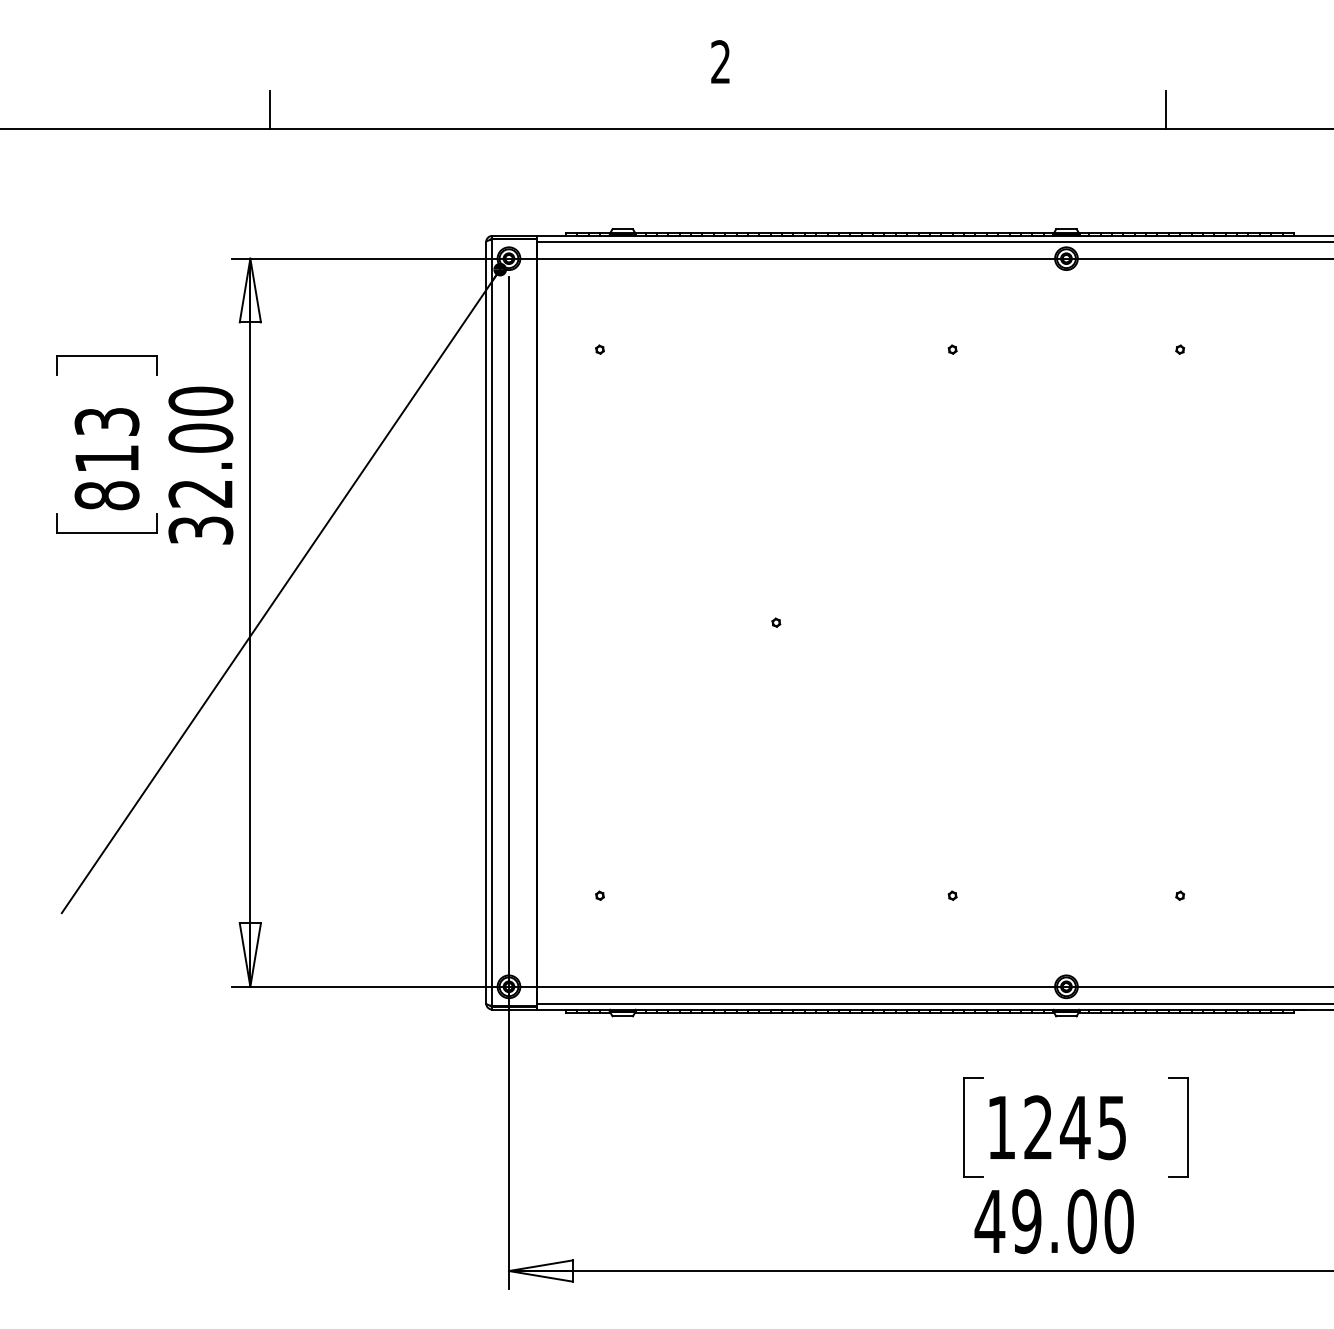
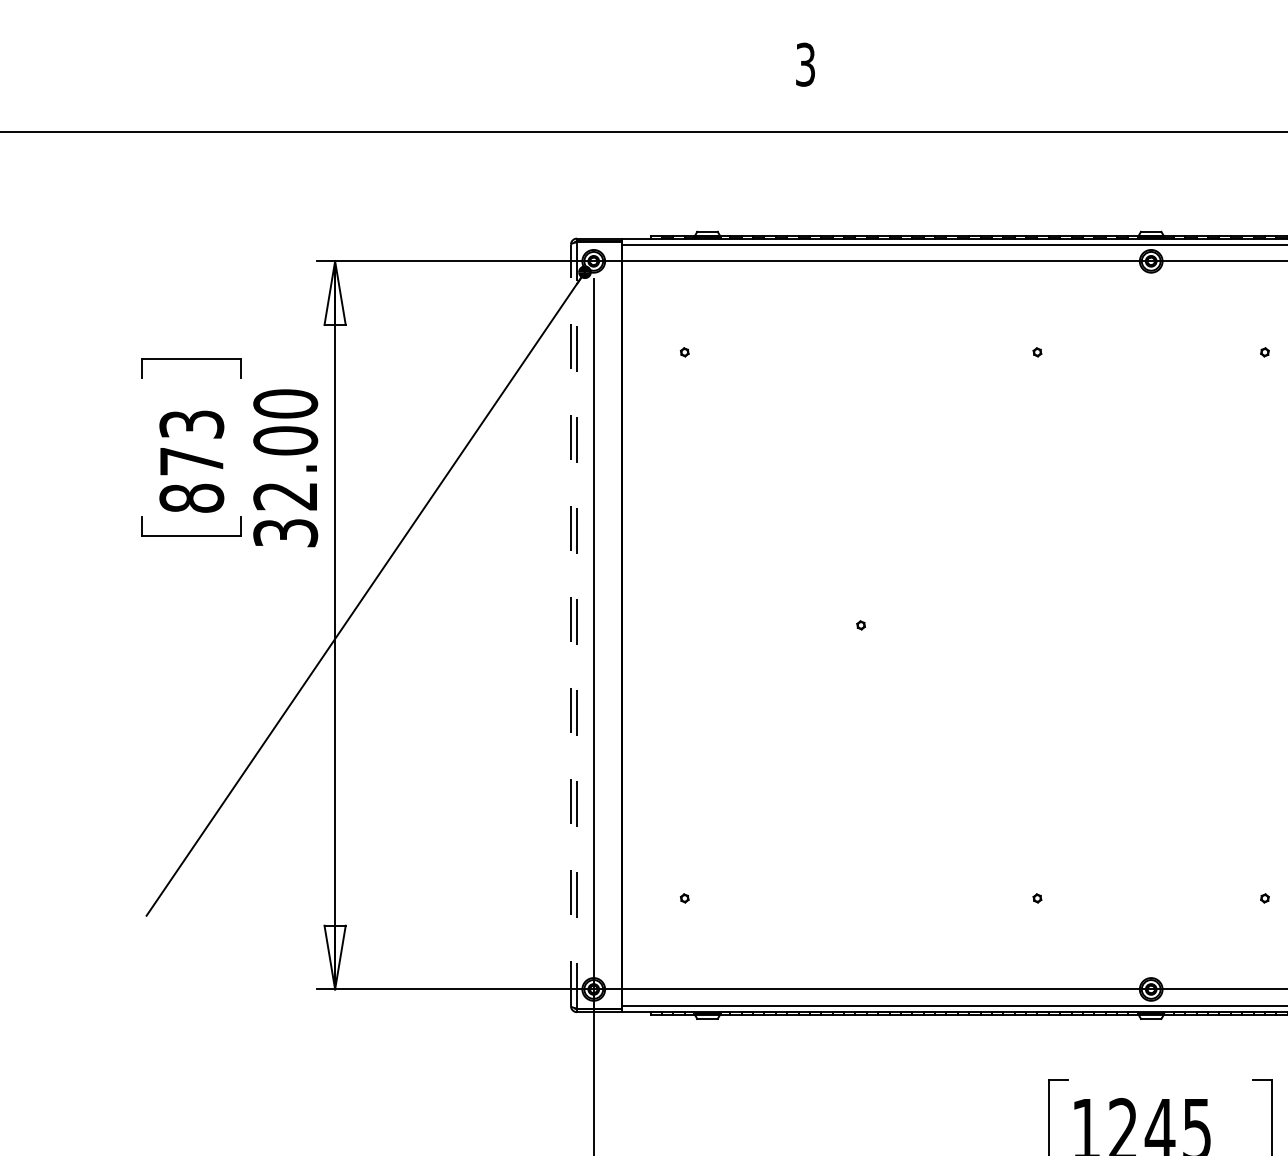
text: (720, 62) -> (805, 65), 2 -> 3
line: (270, 109) -> (355, 112), removed
line: (1166, 109) -> (1251, 112), removed
text: (106, 458) -> (191, 461), 813 -> 873
line: (486, 622) -> (571, 625), solid -> dashed
line: (492, 622) -> (577, 625), solid -> dashed

